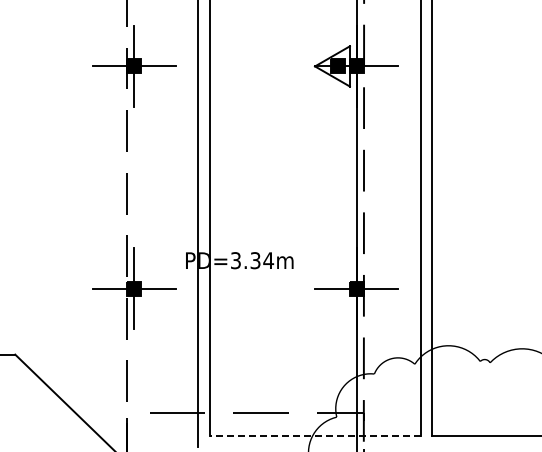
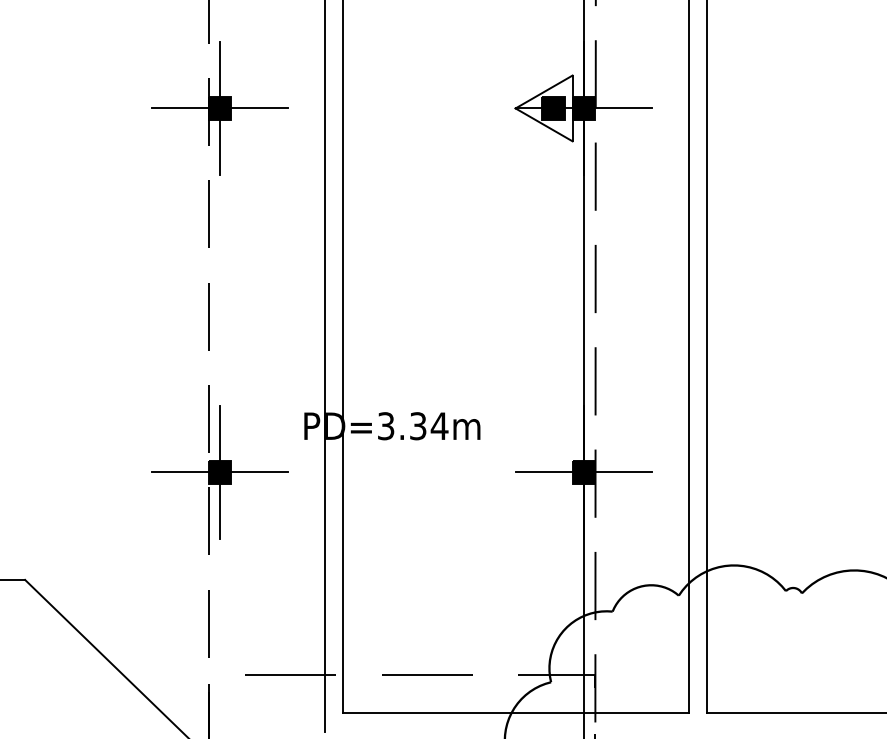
line: (315, 436) -> (516, 713), dashed -> solid

